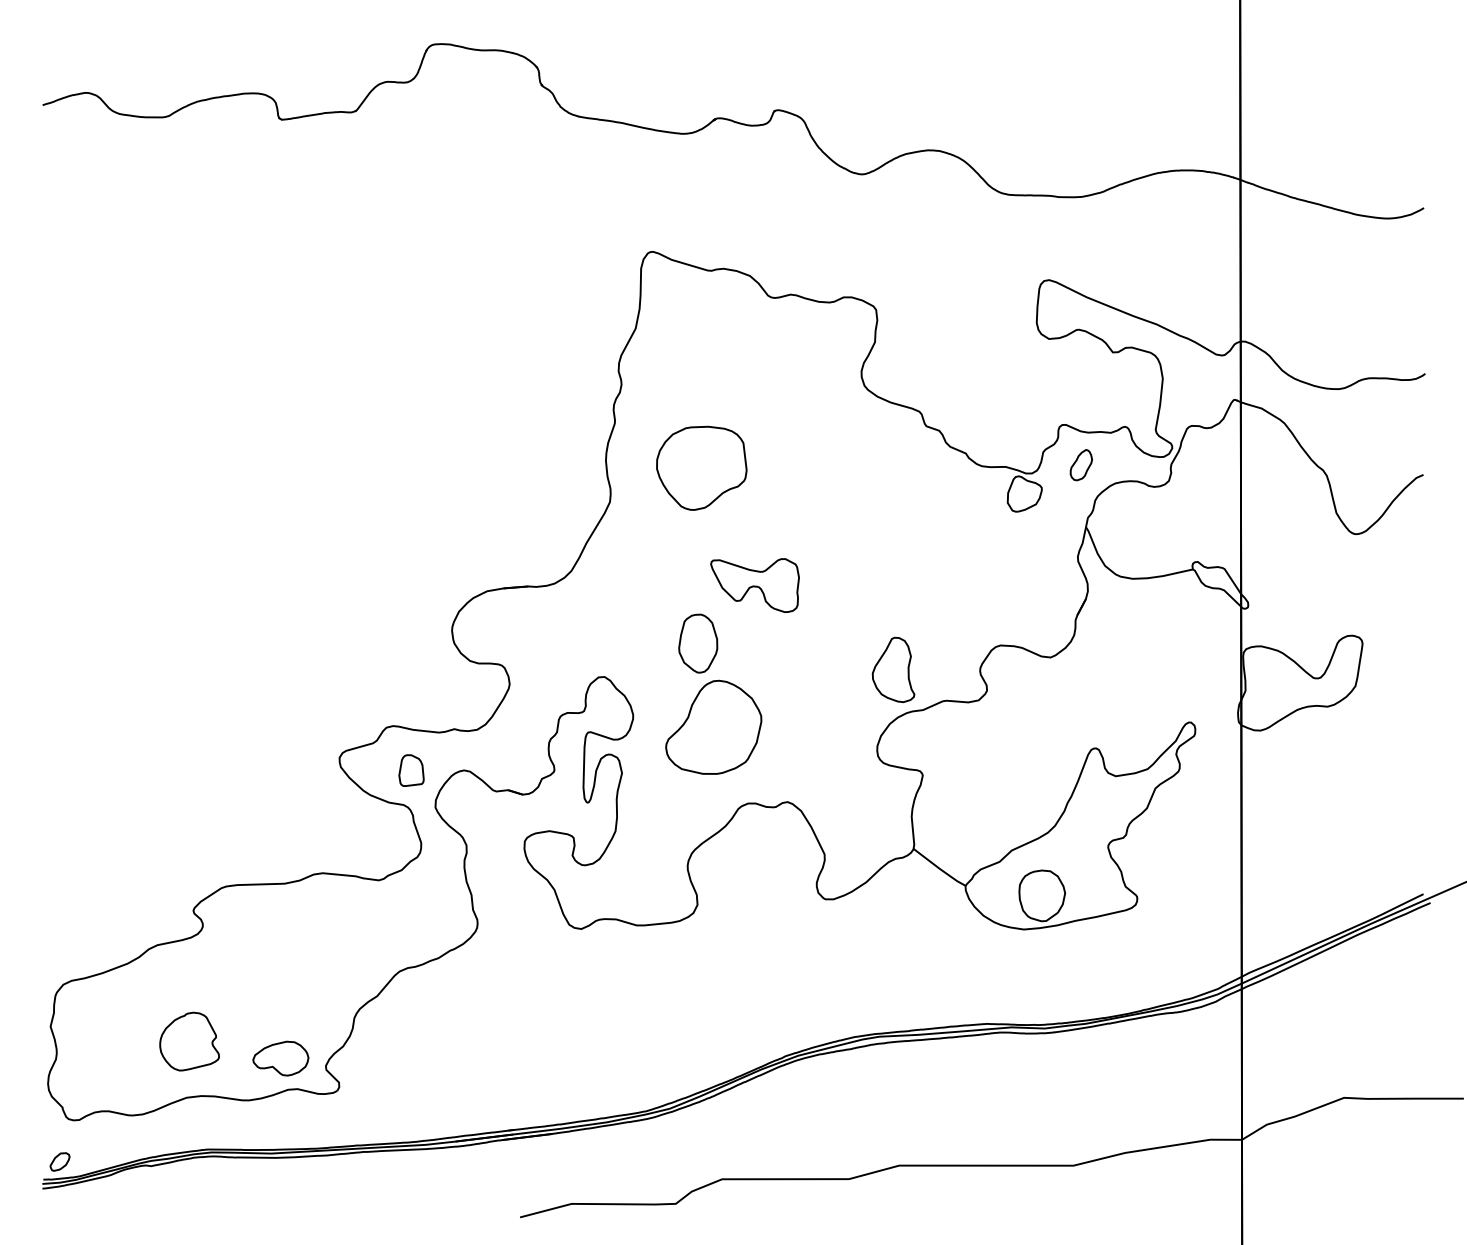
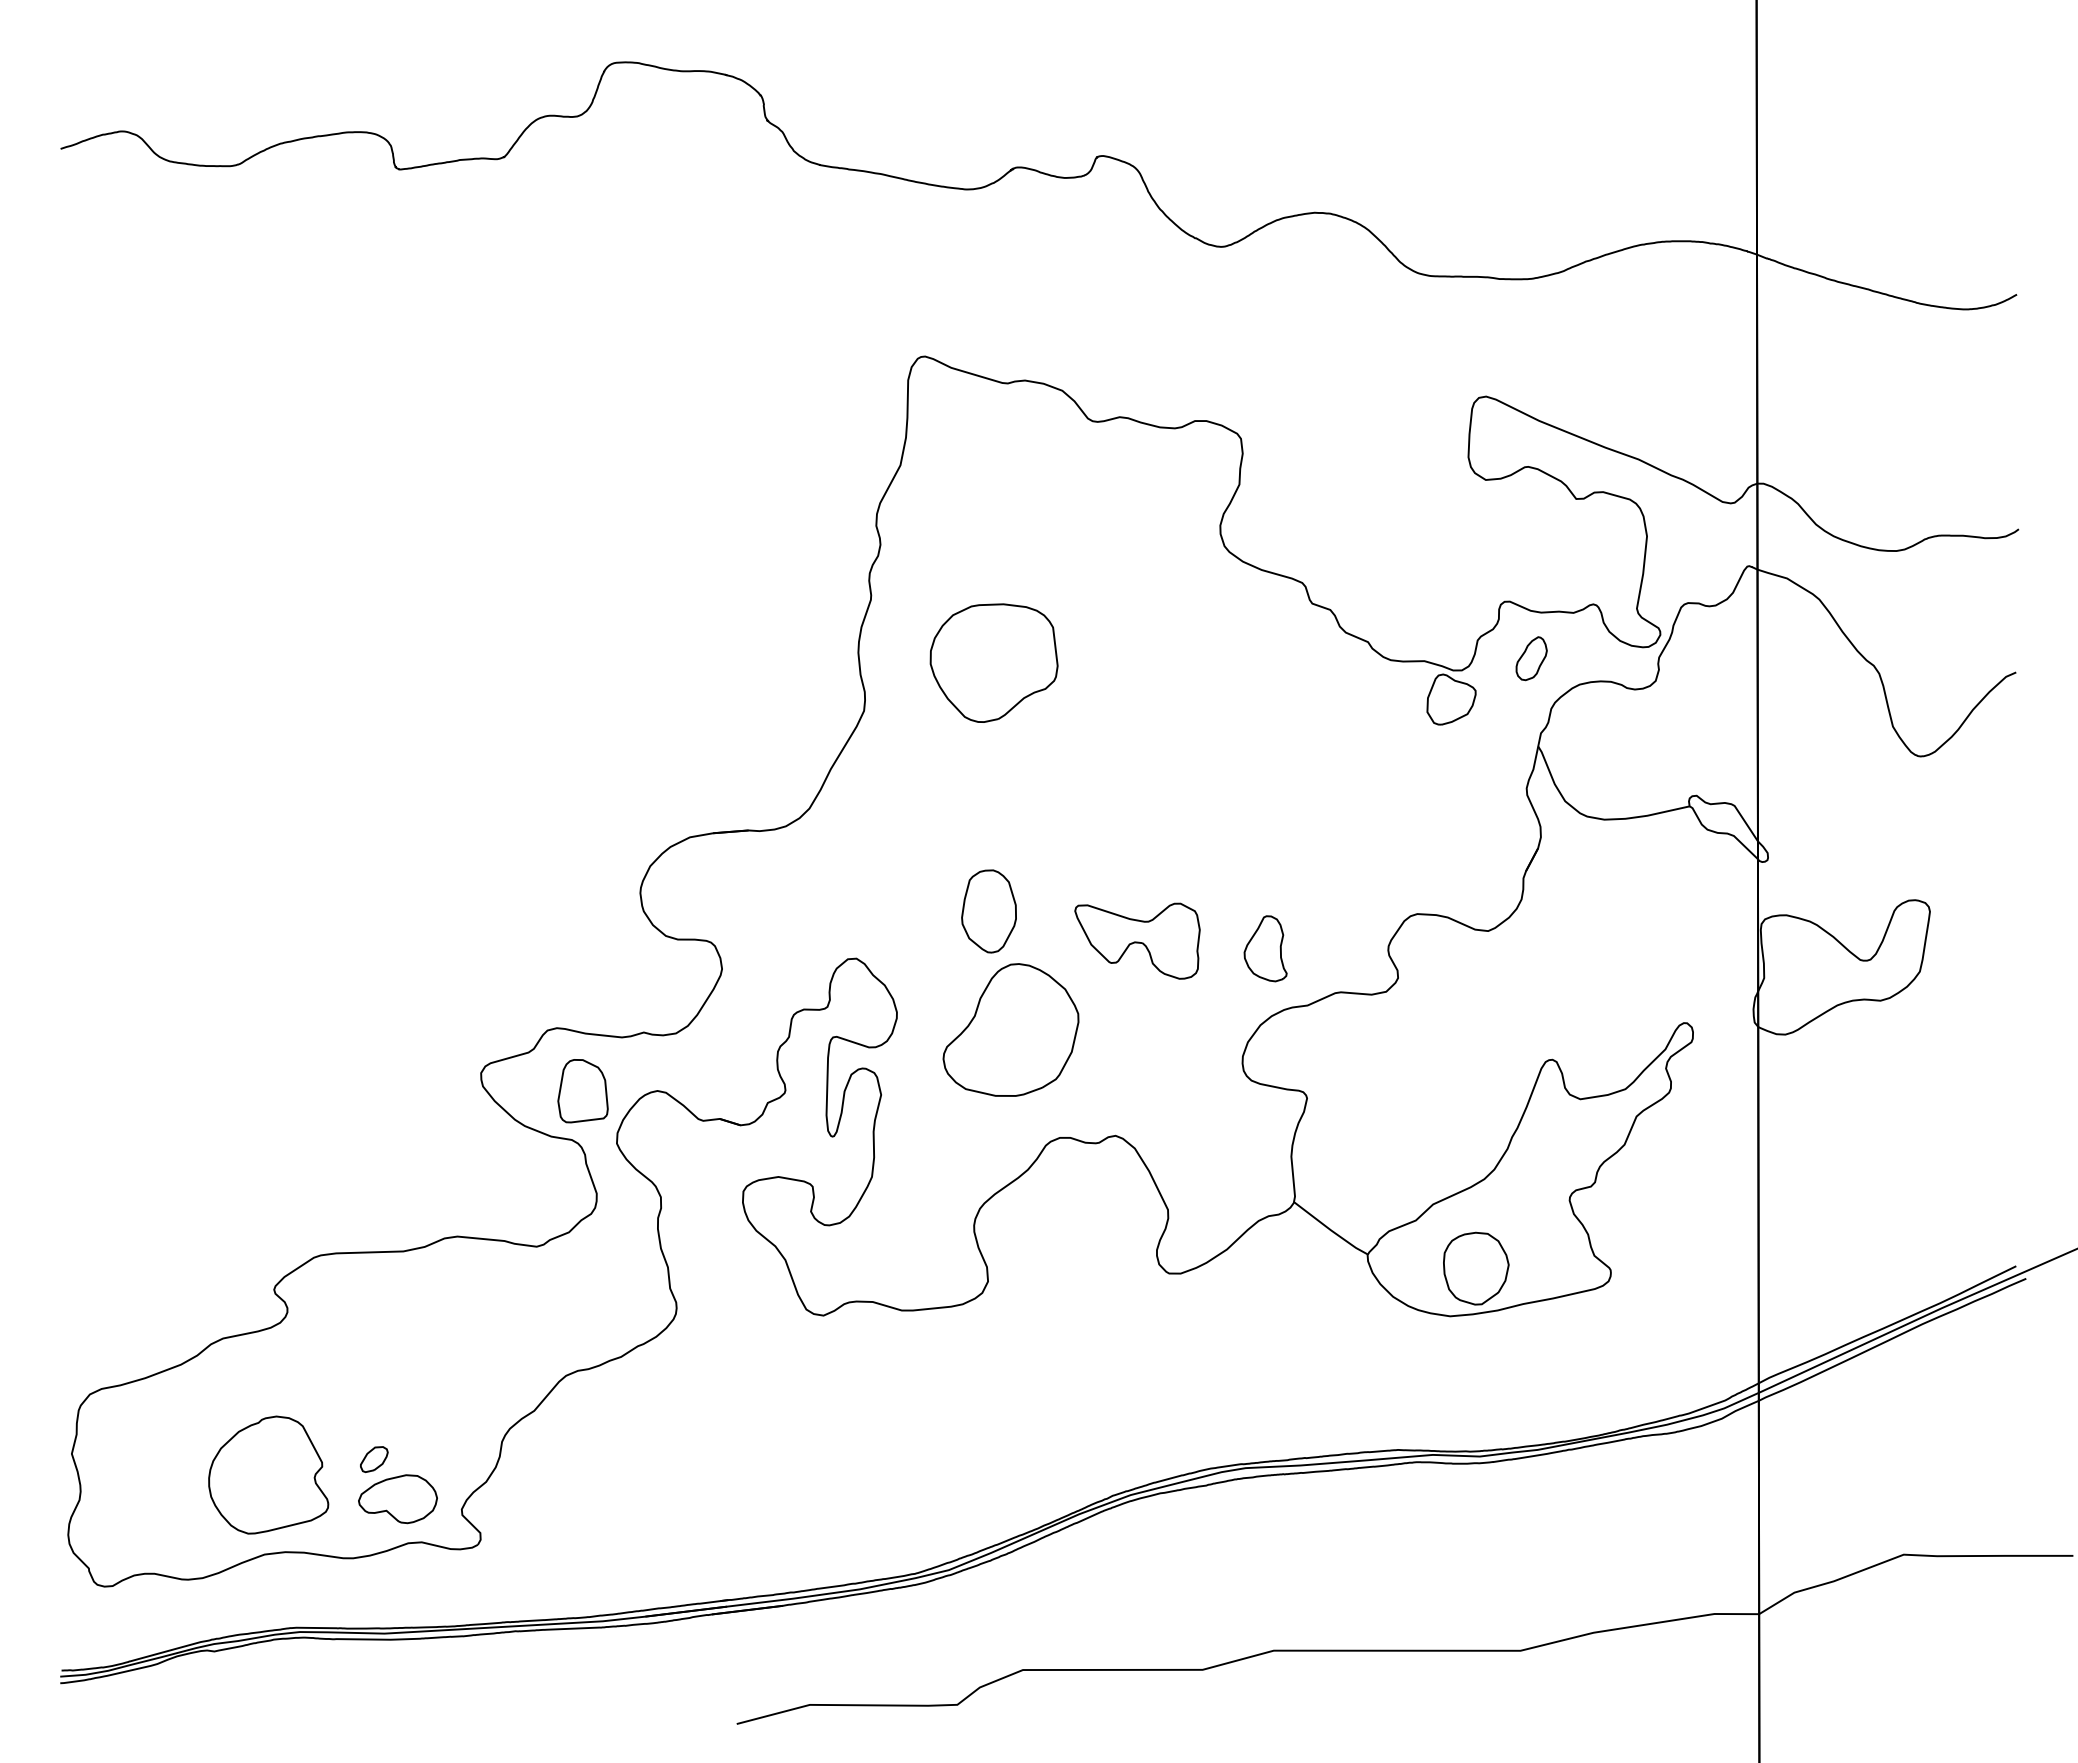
part: (755, 585) -> (1137, 940), moved
part: (893, 669) -> (1265, 948), size x0.71
part: (411, 770) -> (582, 1091), size x1.43
part: (189, 1041) -> (268, 1474), size x1.43
part: (60, 1161) -> (374, 1459), moved

